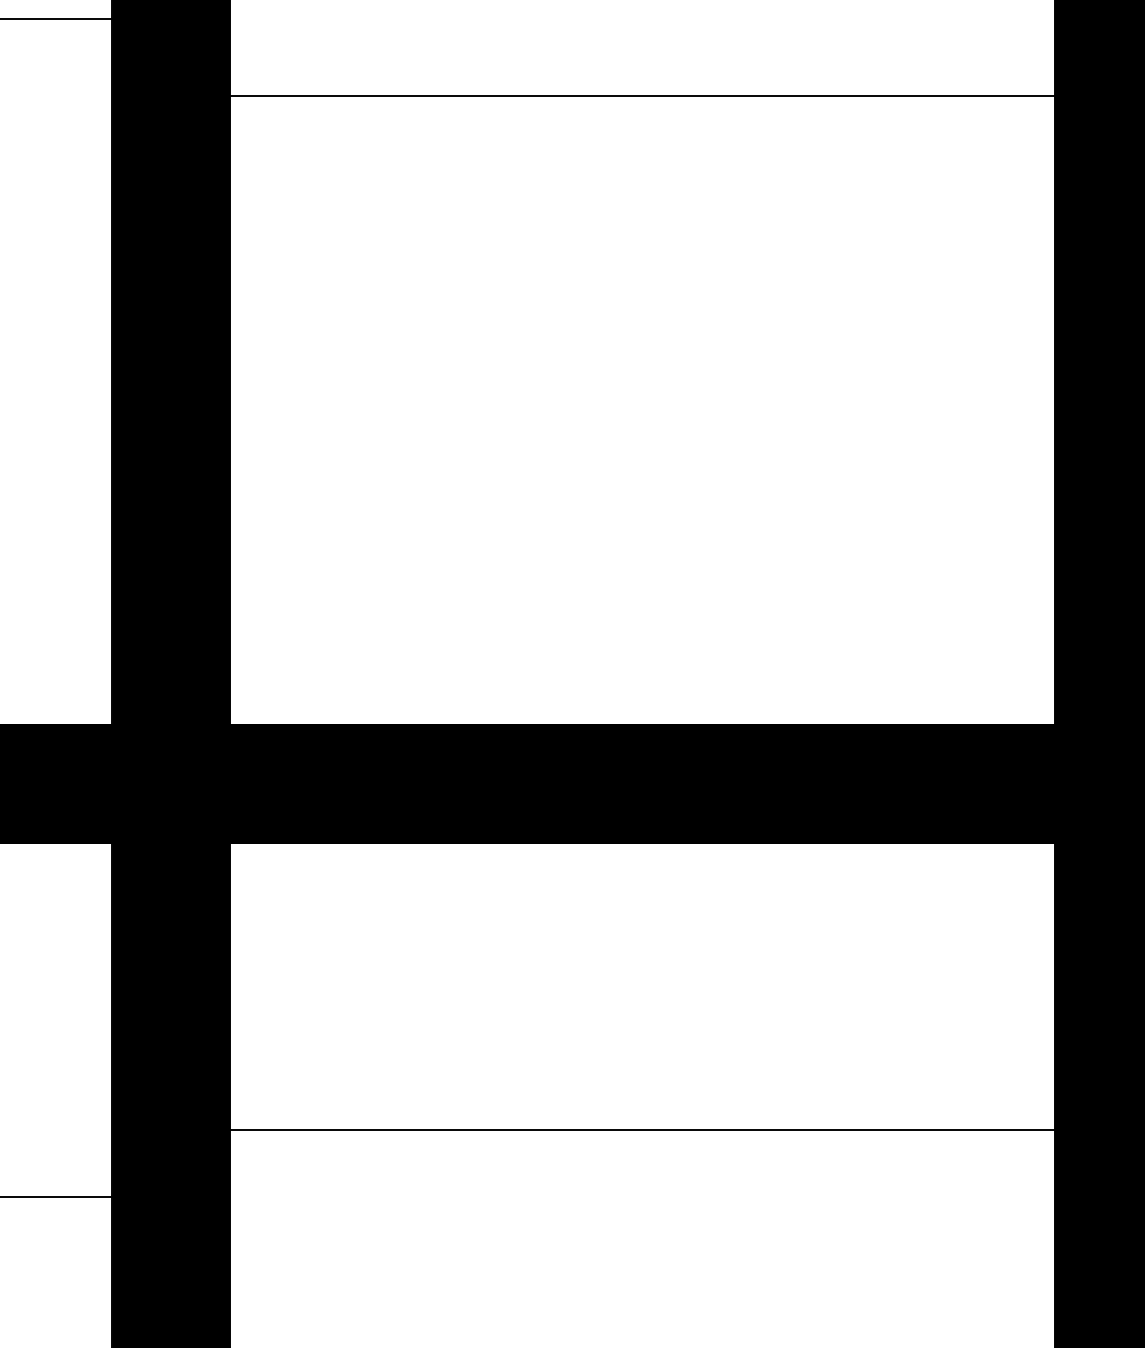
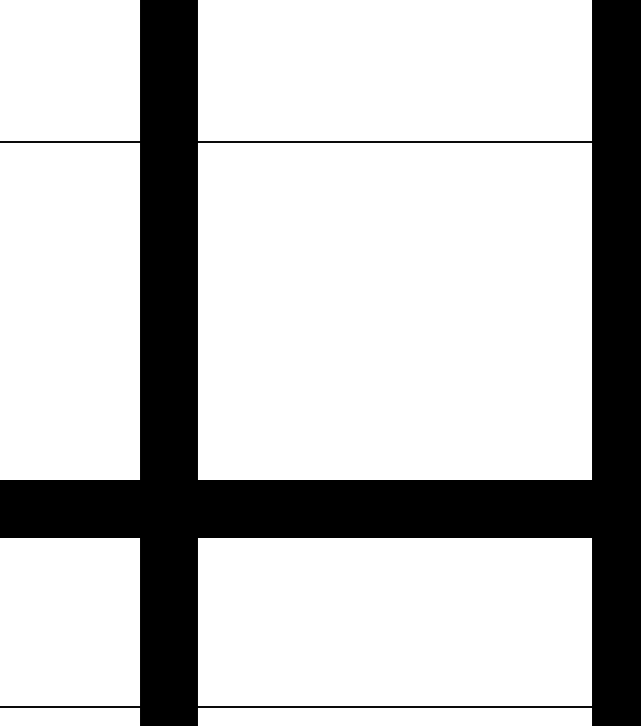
line: (641, 95) -> (394, 141), moved
line: (641, 1129) -> (394, 706), moved

